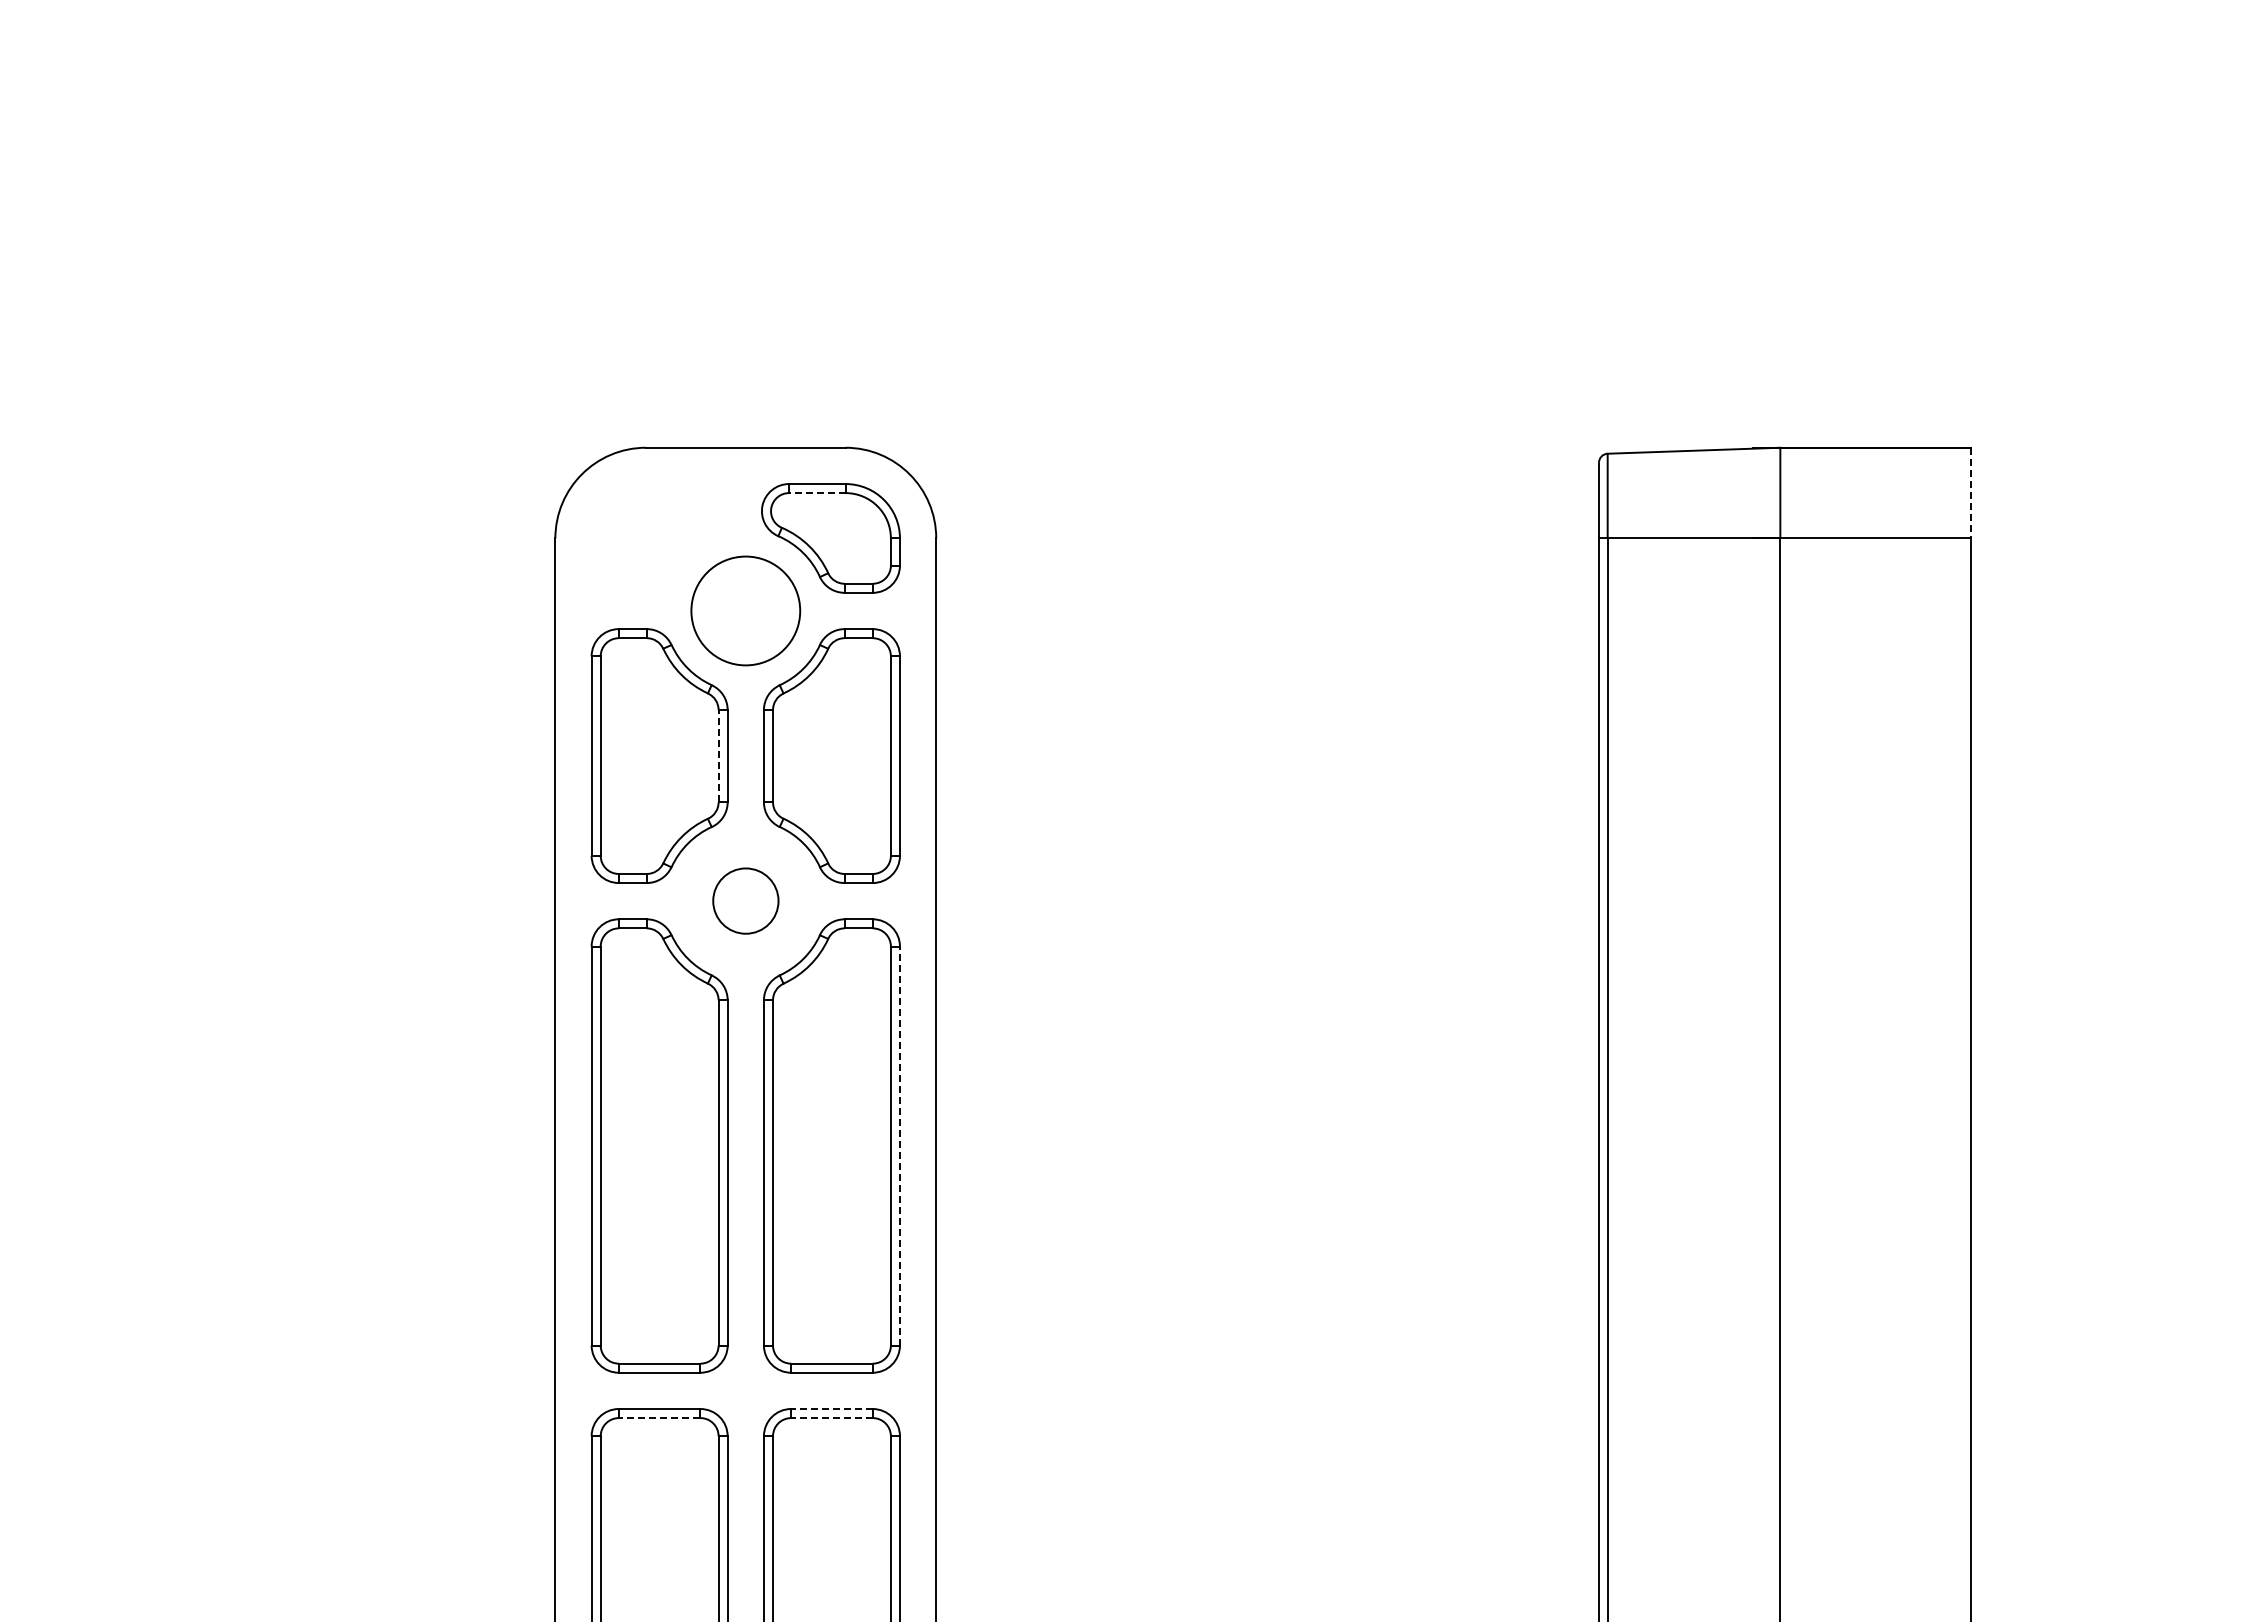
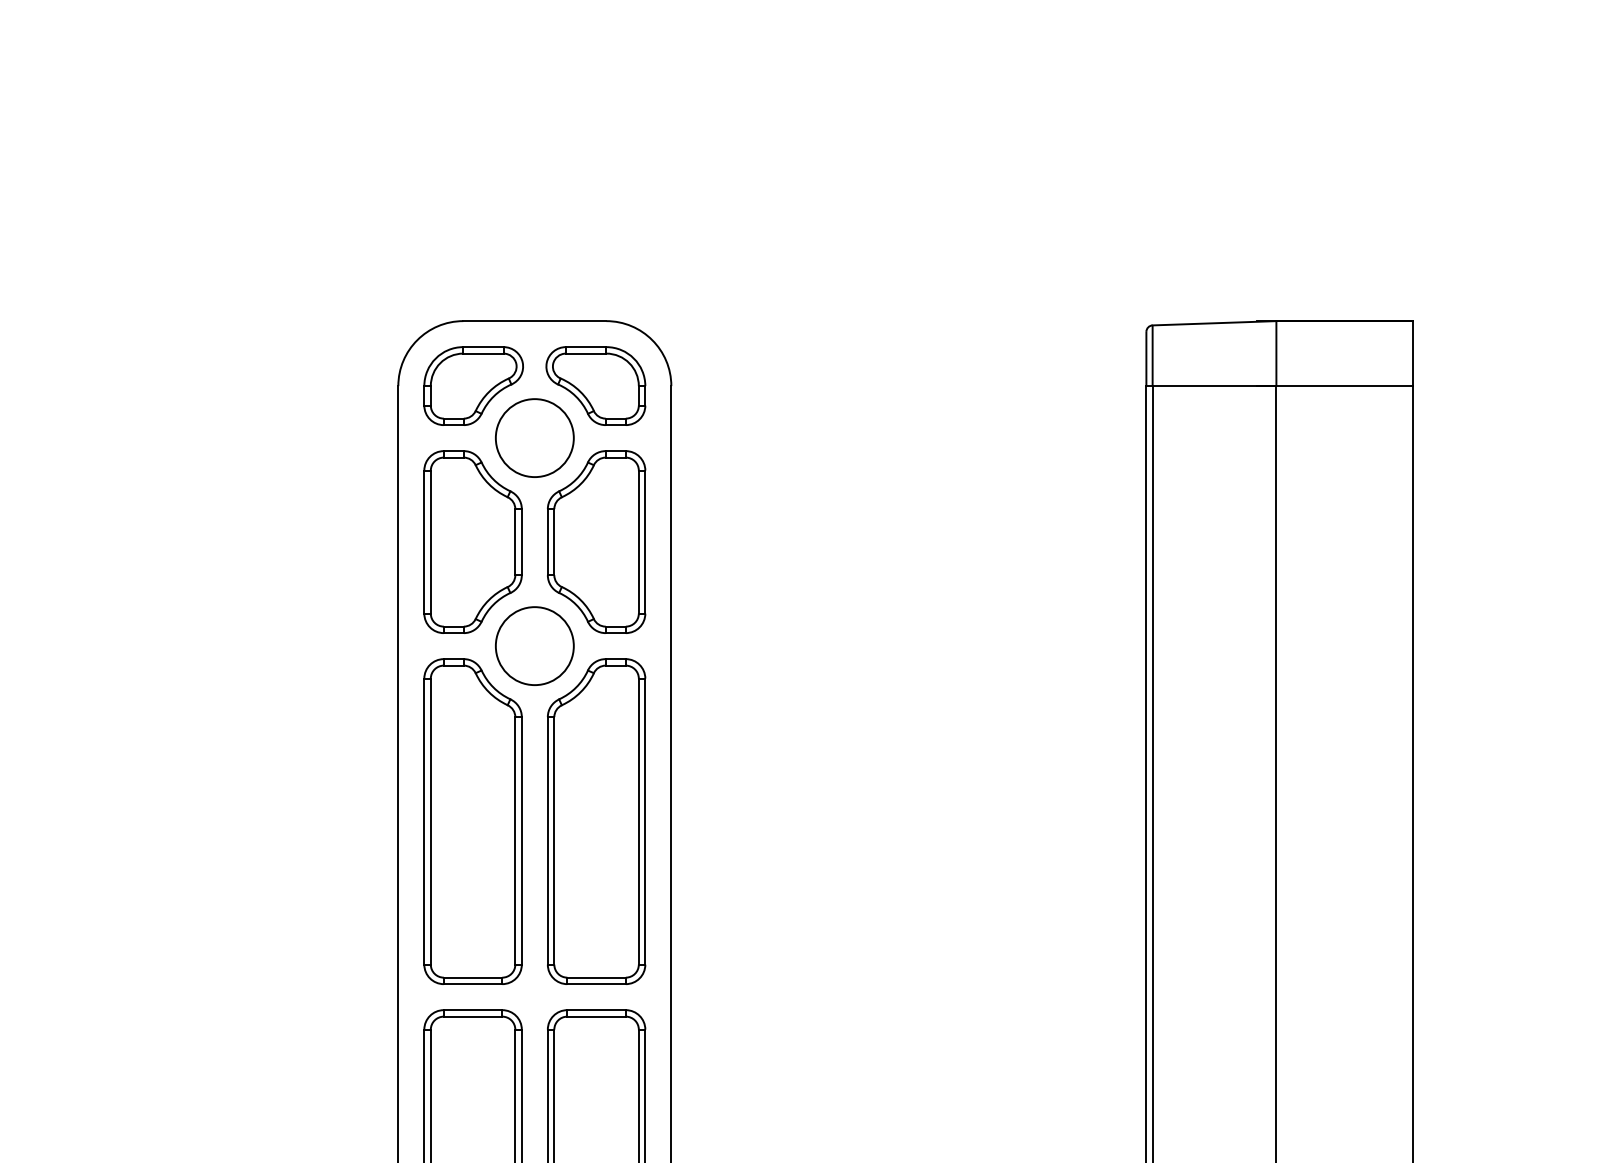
line: (816, 493) -> (585, 353), dashed -> solid
line: (1970, 493) -> (1412, 353), dashed -> solid
part: (660, 538) -> (473, 386), added
line: (718, 755) -> (515, 541), dashed -> solid
circle: (745, 900) -> (534, 645), size x1.67
line: (899, 1146) -> (645, 821), dashed -> solid
line: (831, 1409) -> (596, 1010), dashed -> solid
line: (659, 1418) -> (472, 1016), dashed -> solid
line: (831, 1418) -> (596, 1016), dashed -> solid

